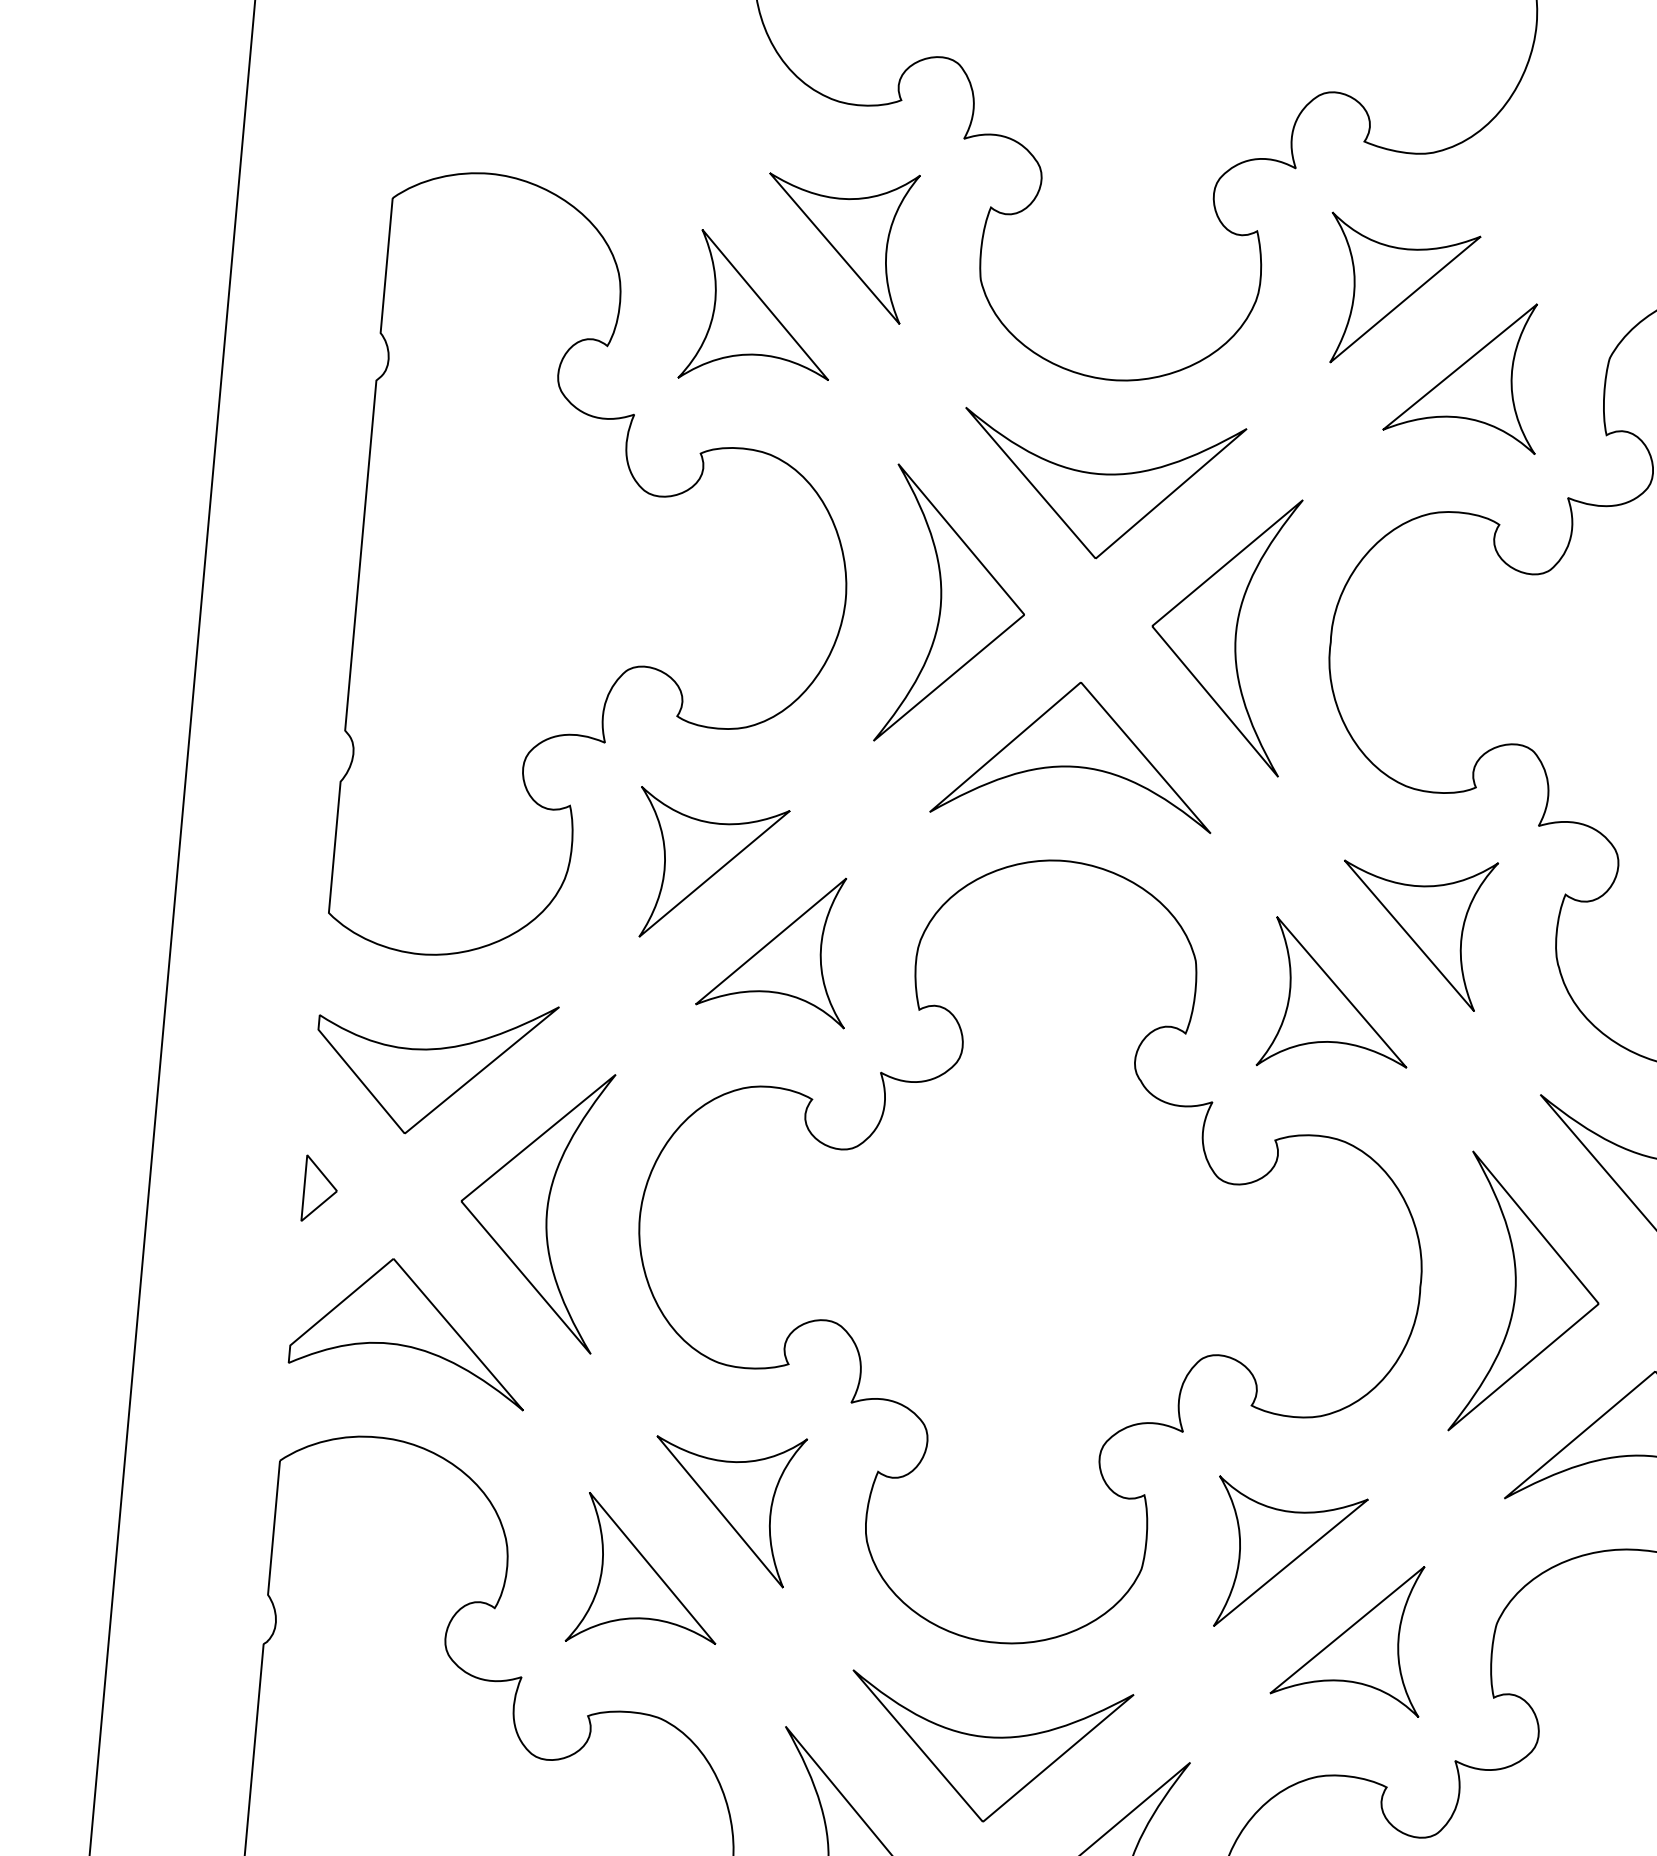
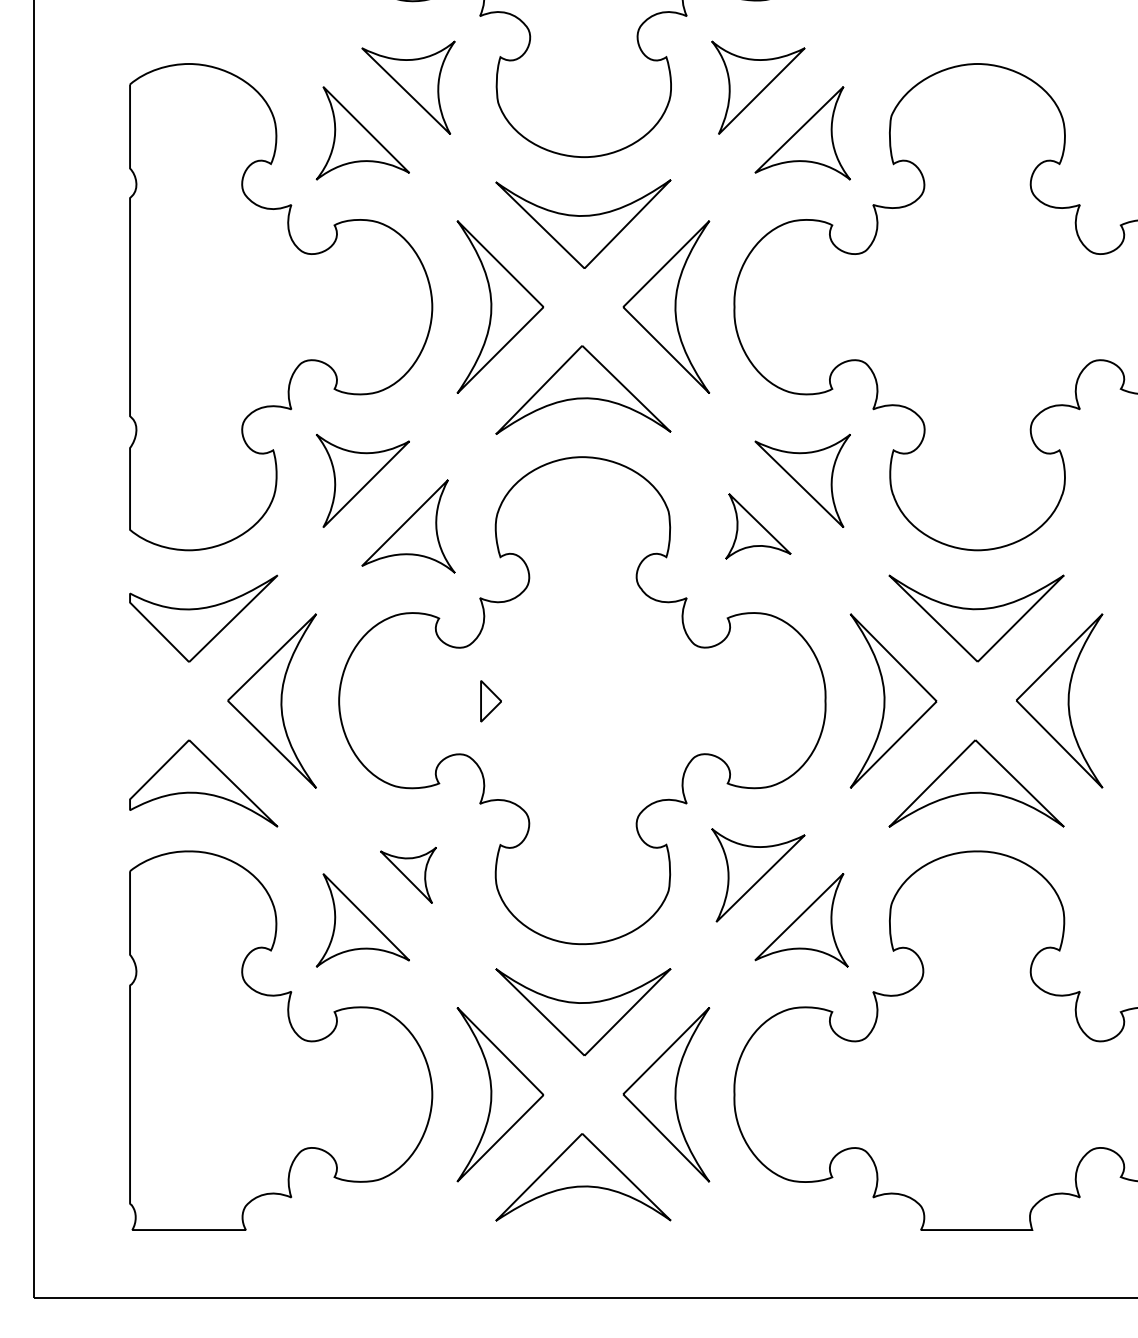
part: (1337, 997) -> (758, 526), size x0.7
part: (319, 1189) -> (490, 701), moved
part: (726, 1507) -> (408, 875), size x0.6

